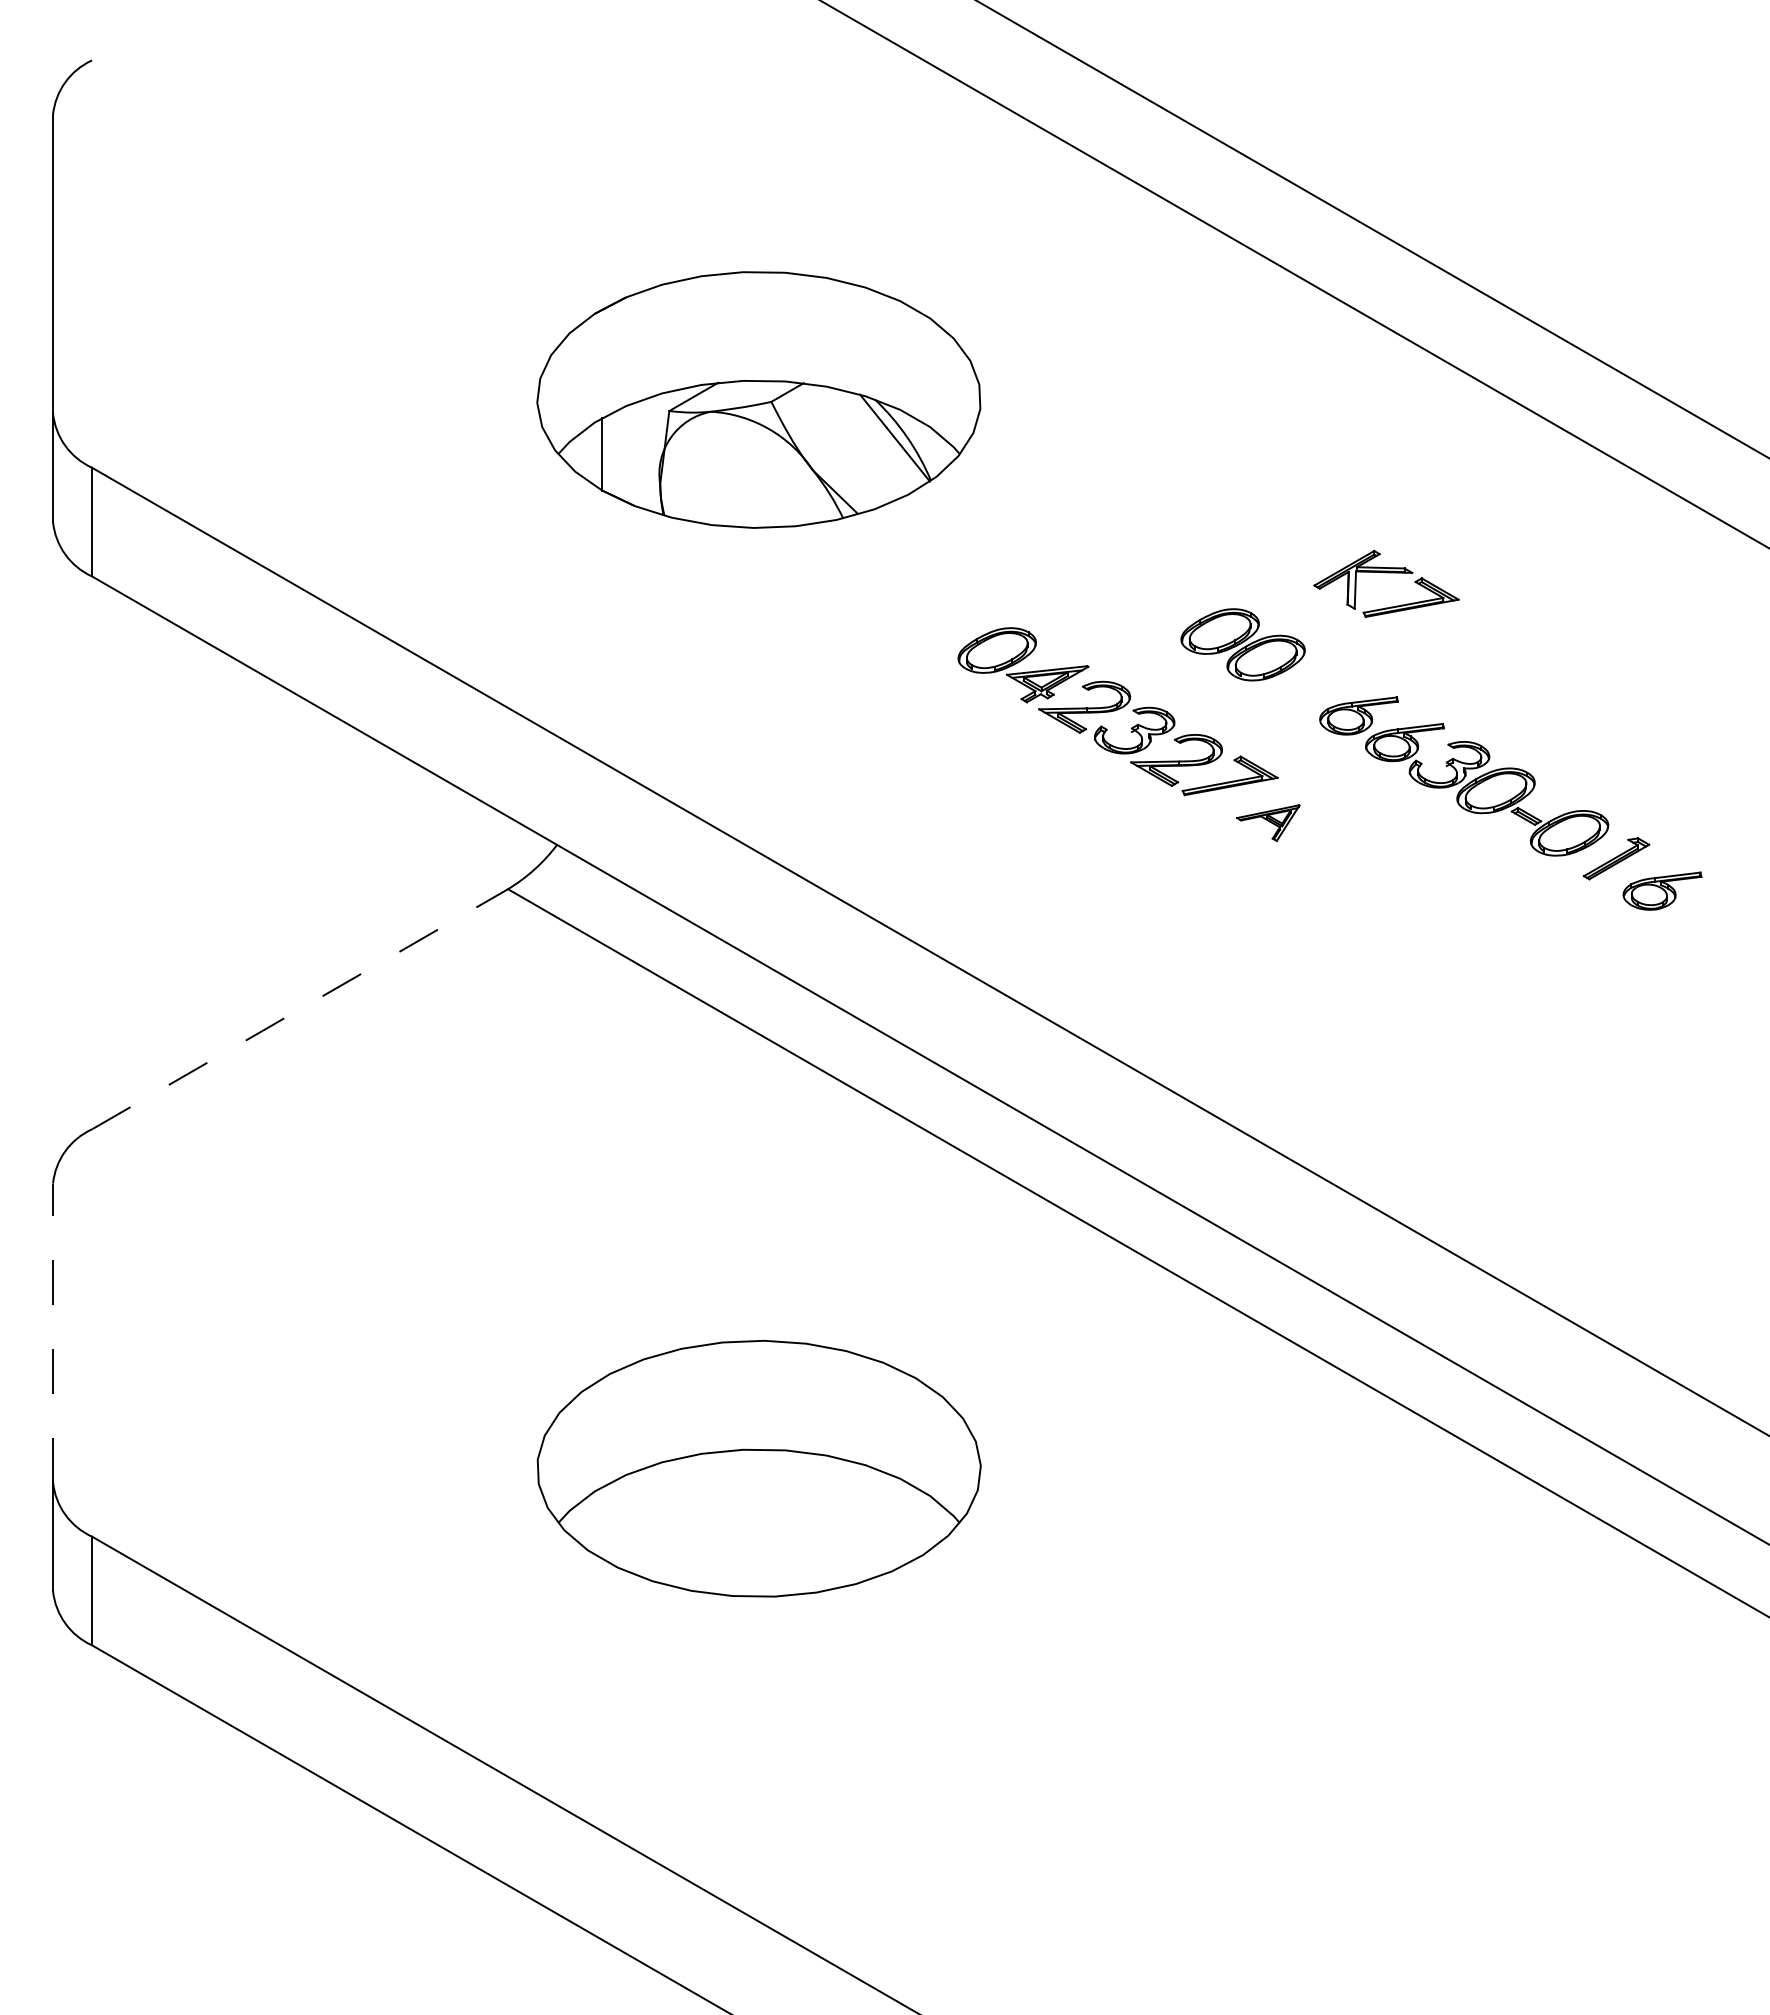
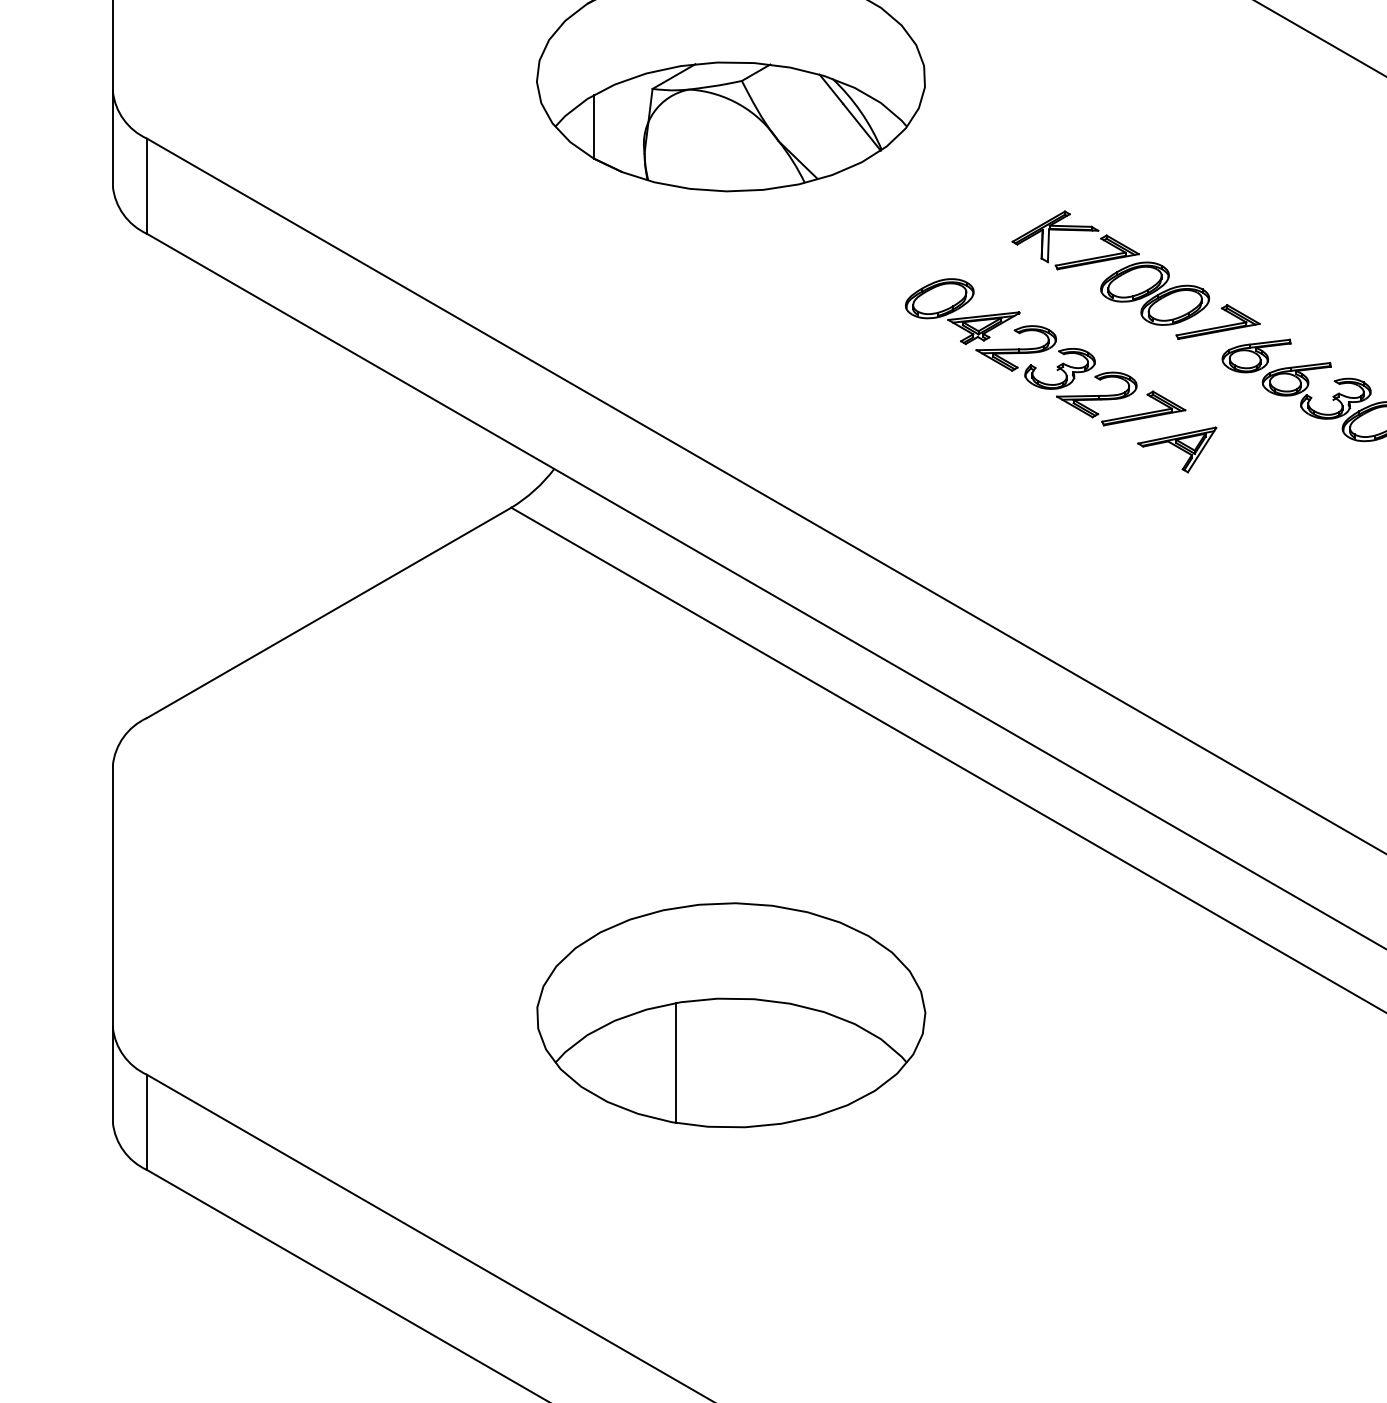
part: (1386, 573) -> (1075, 231), moved
part: (1314, 677) -> (1217, 322), added
part: (1267, 822) -> (1176, 449), size x1.43
line: (300, 1009) -> (329, 613), dashed -> solid
line: (53, 1332) -> (113, 895), dashed -> solid
line: (696, 1522) -> (676, 1062), added

